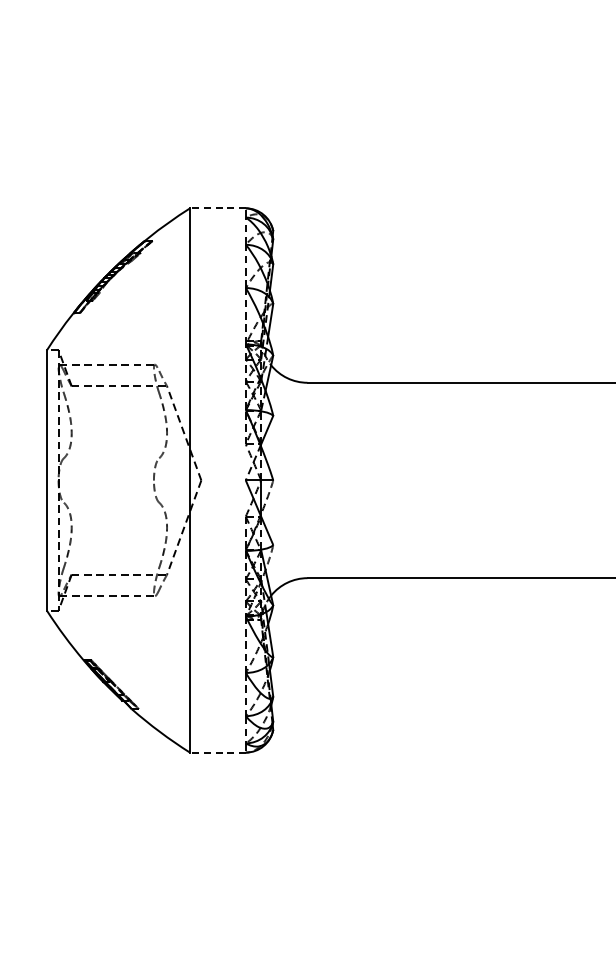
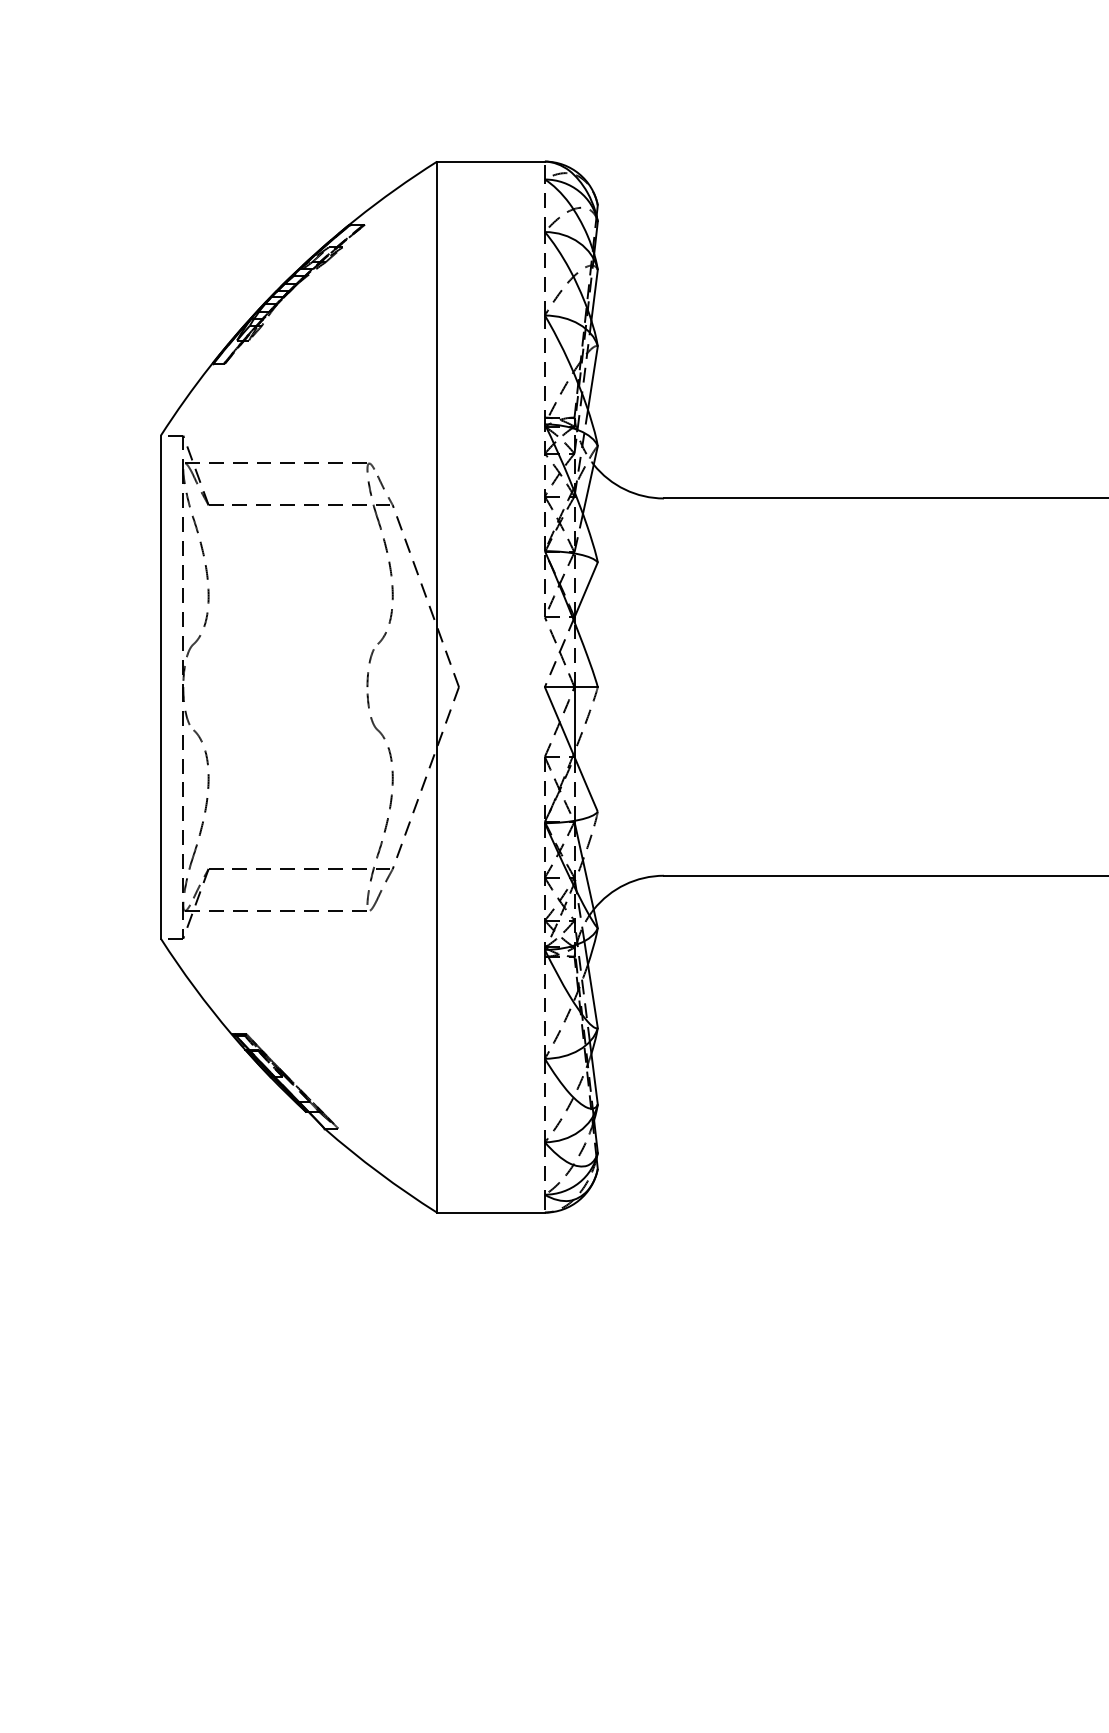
line: (217, 208) -> (490, 161), dashed -> solid
line: (217, 752) -> (490, 1212), dashed -> solid

